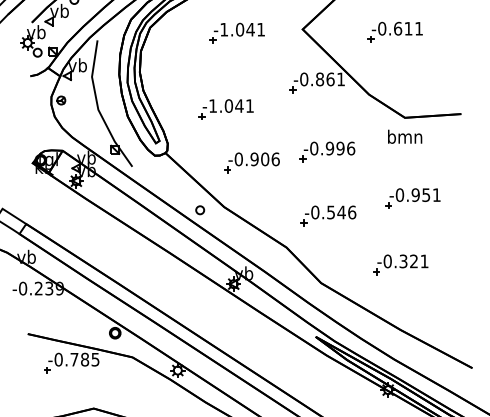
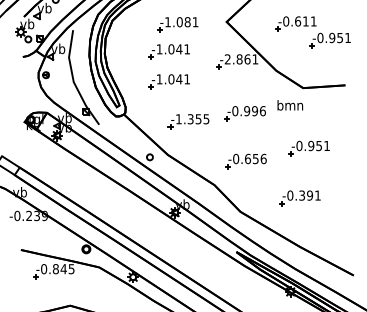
text: (250, 30) -> (187, 22), -1.041 -> -1.081
part: (440, 54) -> (329, 40), added
part: (224, 68) -> (168, 51), added
text: (303, 79) -> (227, 59), -0.861 -> -2.861
text: (405, 137) -> (290, 105), moved
text: (257, 159) -> (192, 119), -0.906 -> -1.355
text: (335, 211) -> (251, 158), -0.546 -> -0.656
text: (414, 261) -> (310, 195), -0.321 -> -0.391
text: (79, 360) -> (59, 269), -0.785 -> -0.845

